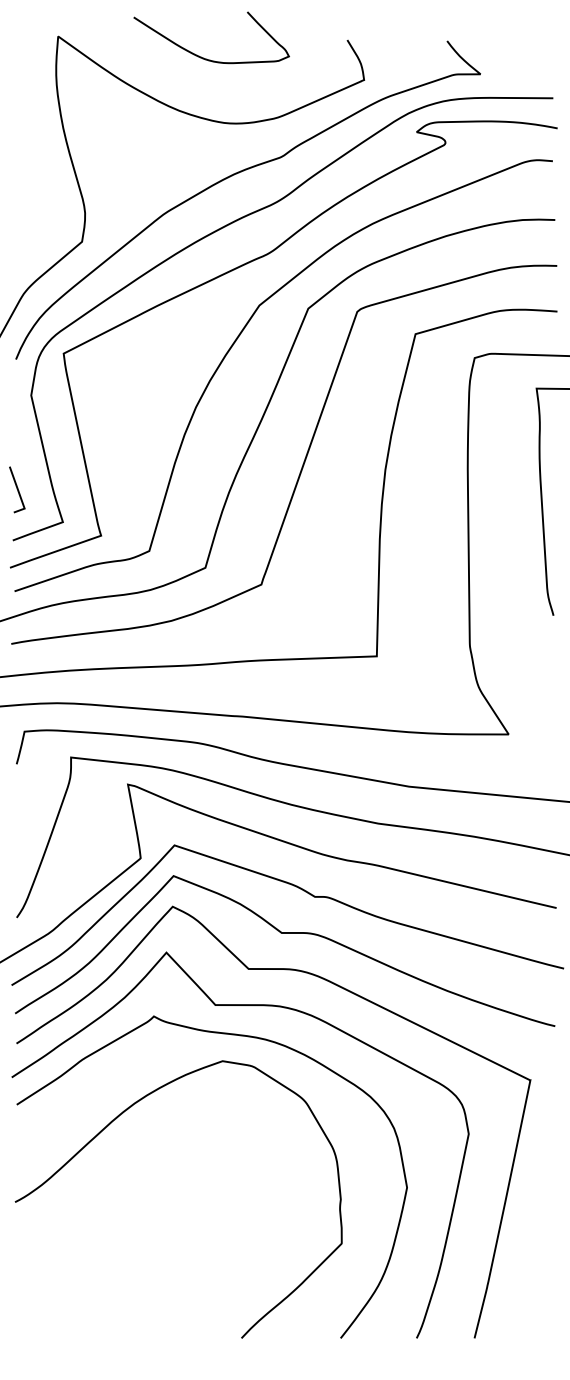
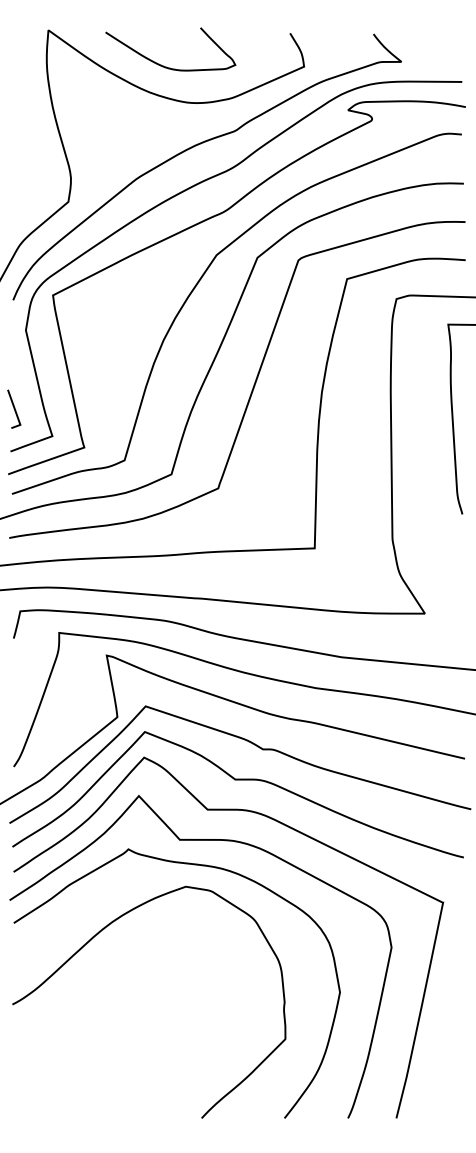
curve: (203, 57) -> (163, 65), moved

